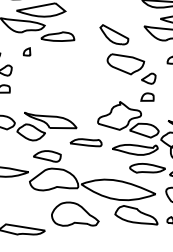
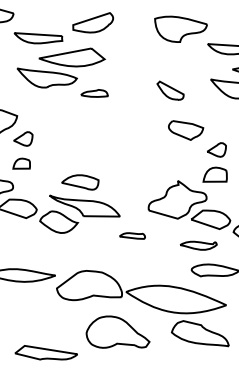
part: (114, 34) -> (170, 90), size x0.7
part: (57, 36) -> (94, 93), size x0.6
part: (26, 51) -> (52, 113), removed
part: (125, 64) -> (185, 130), size x0.7
part: (147, 96) -> (214, 174), size x1.4
part: (86, 142) -> (132, 235), size x0.6
part: (135, 149) -> (198, 245), size x0.6
part: (47, 156) -> (80, 182), moved

